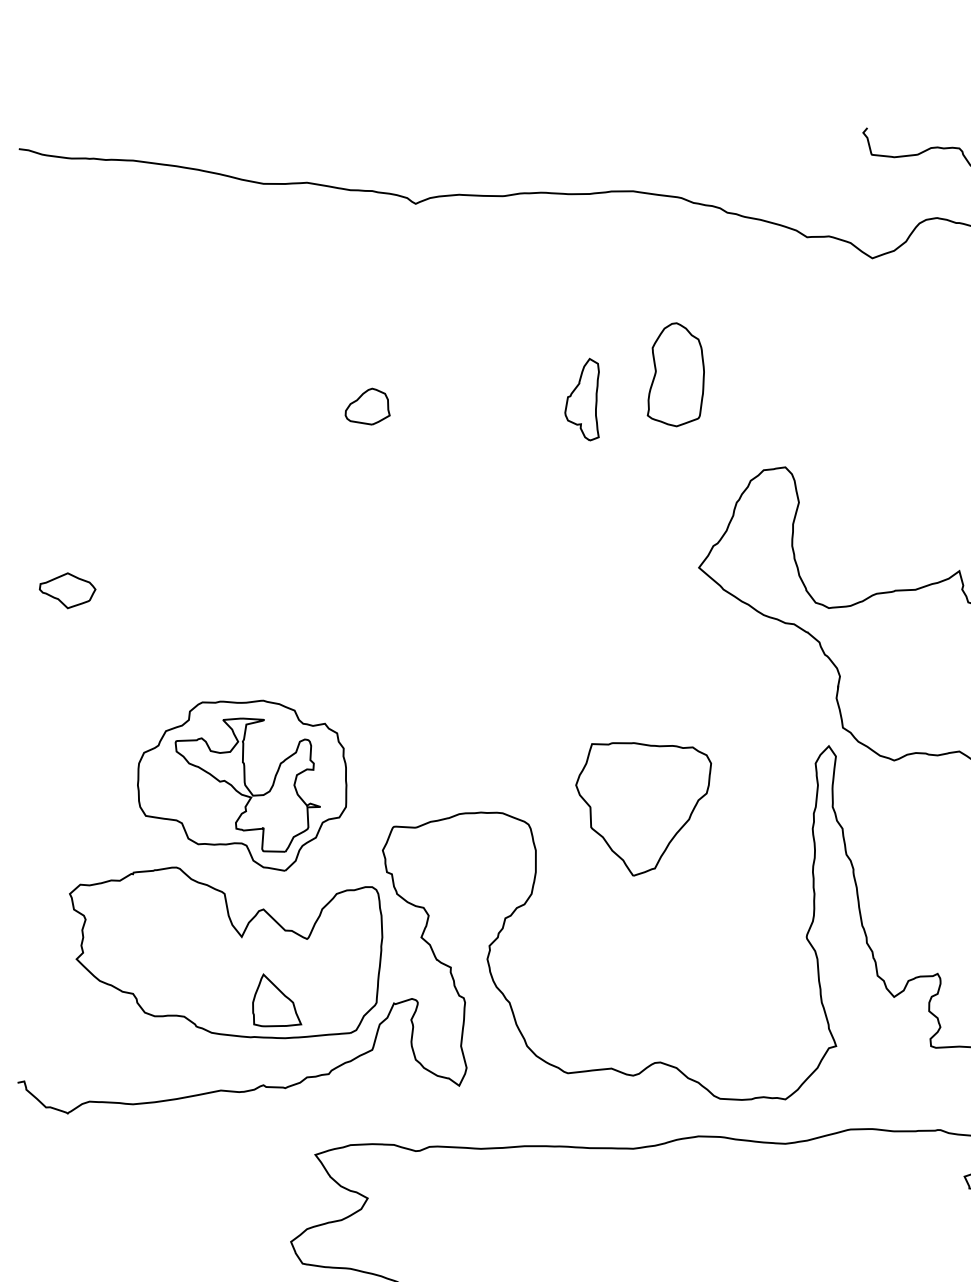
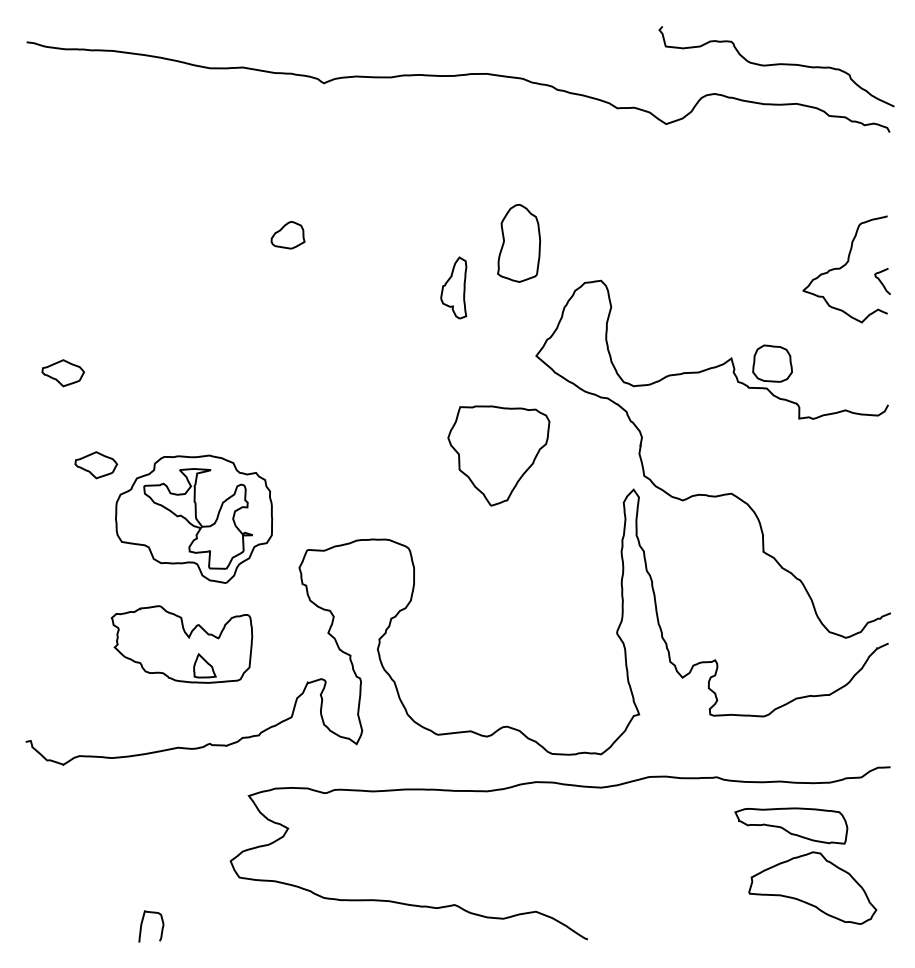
part: (676, 373) -> (519, 242), moved
part: (581, 398) -> (453, 287), moved
part: (110, 713) -> (95, 465), added
part: (643, 808) -> (498, 455), moved
part: (225, 952) -> (181, 644), size x0.6

